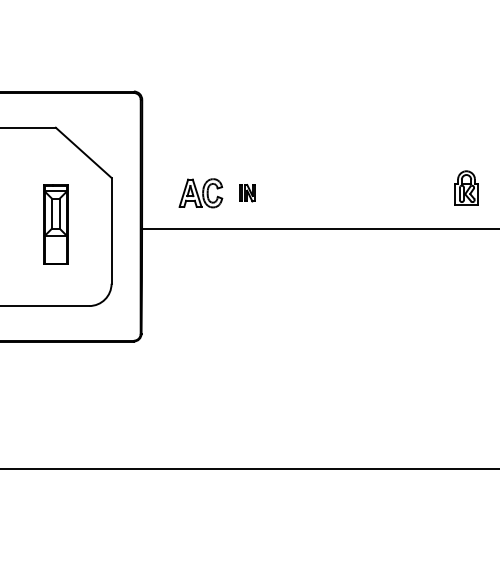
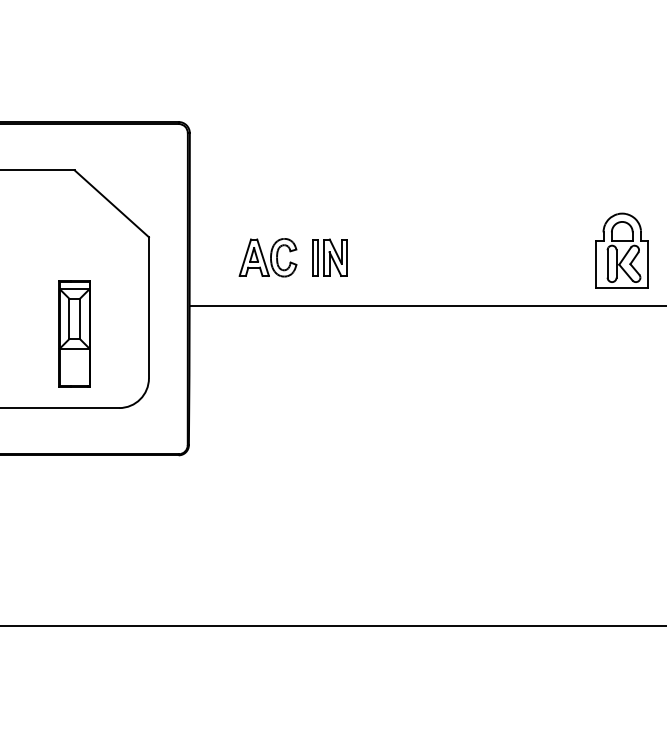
part: (466, 187) -> (621, 250), size x1.67
part: (246, 193) -> (329, 257), size x1.67
part: (55, 224) -> (74, 333), moved

